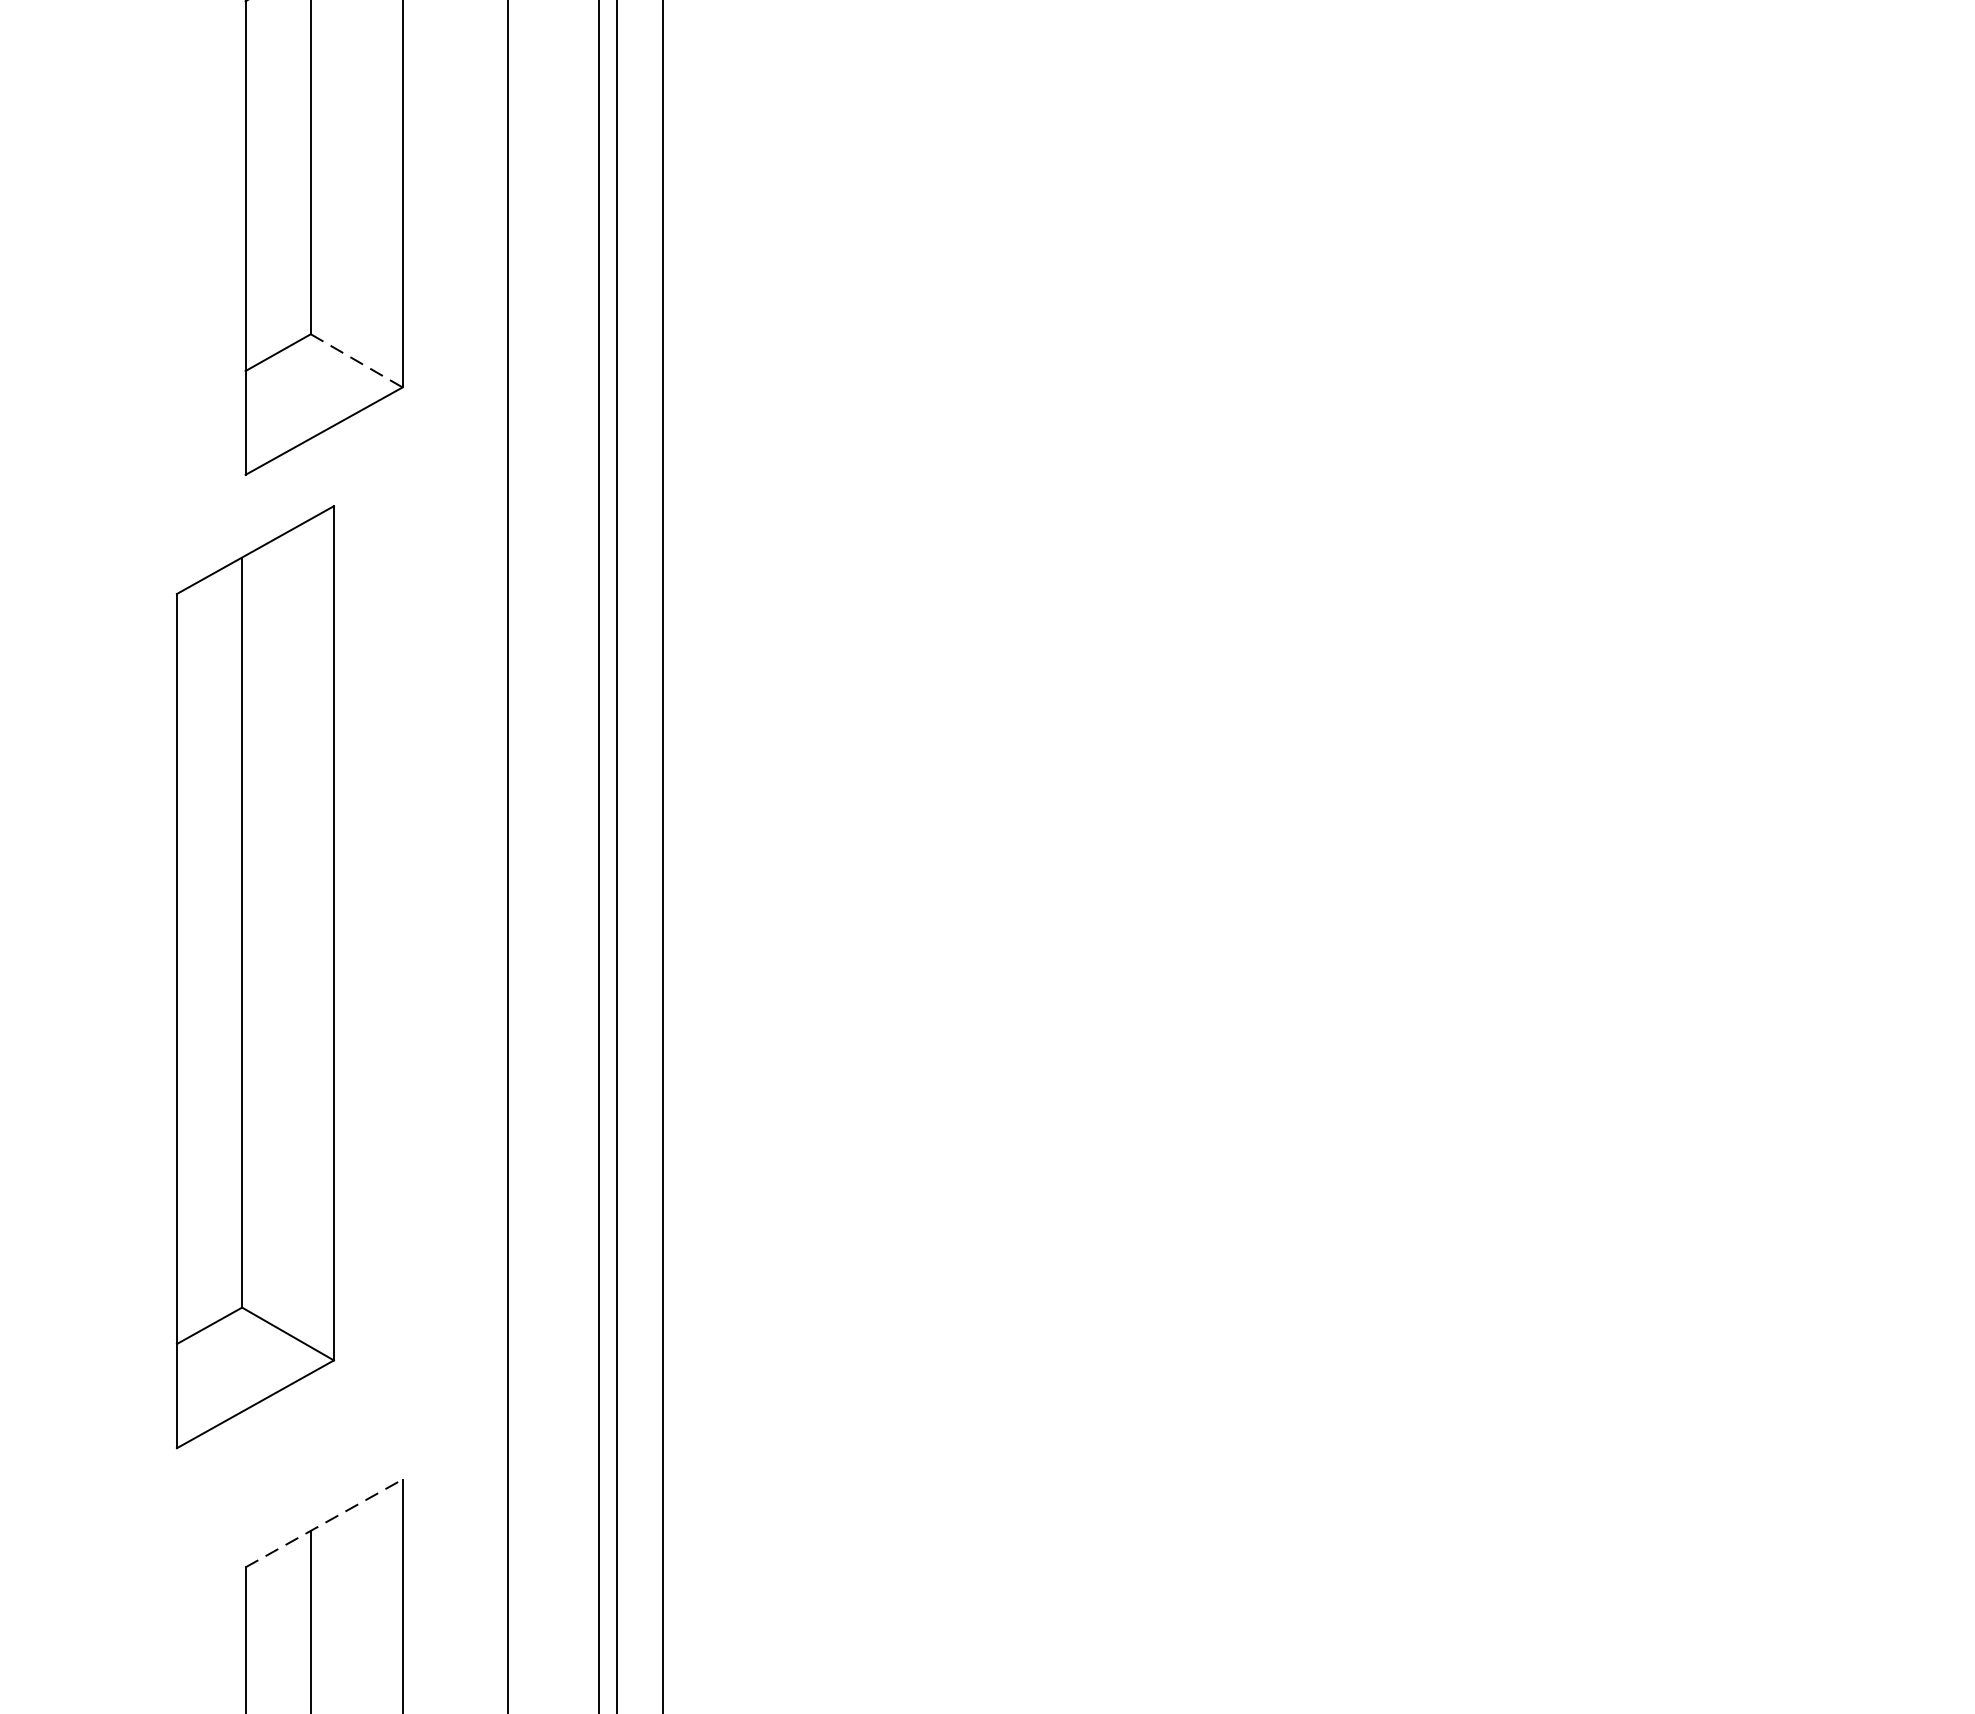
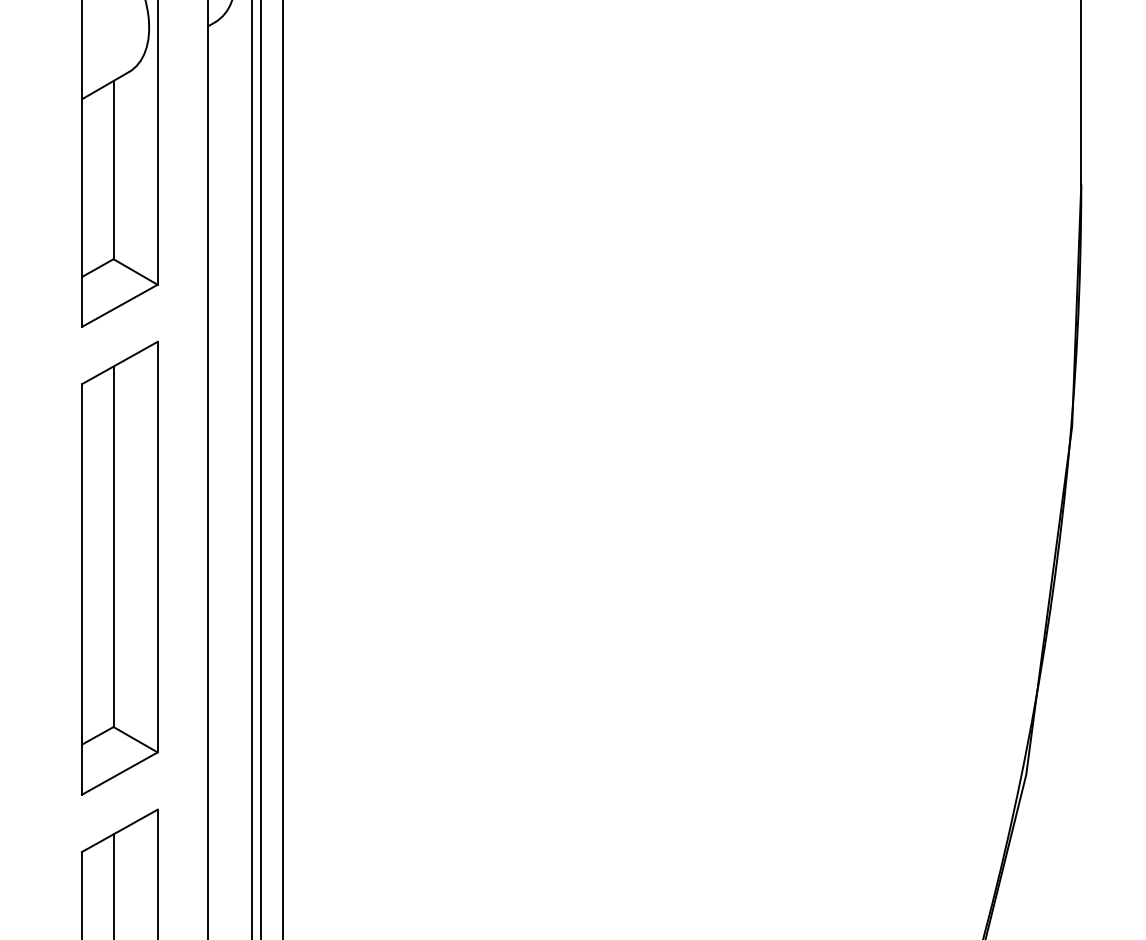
line: (358, 361) -> (136, 272), dashed -> solid
part: (254, 975) -> (119, 567), moved
line: (325, 1522) -> (120, 830), dashed -> solid

